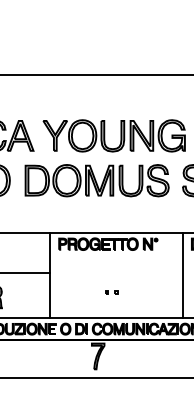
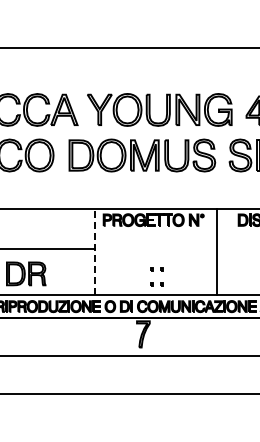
line: (50, 275) -> (94, 252), solid -> dashed
line: (182, 275) -> (216, 252), moved
part: (111, 307) -> (156, 284), added

